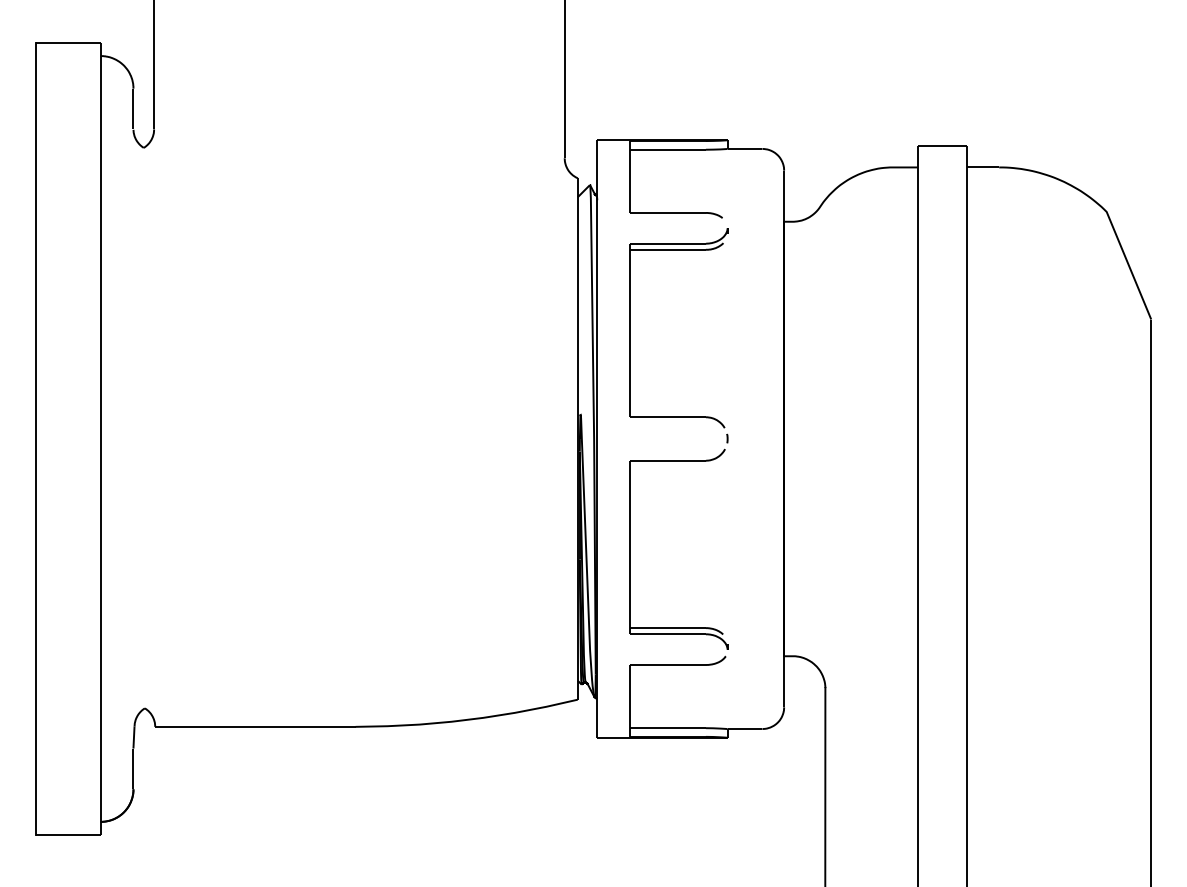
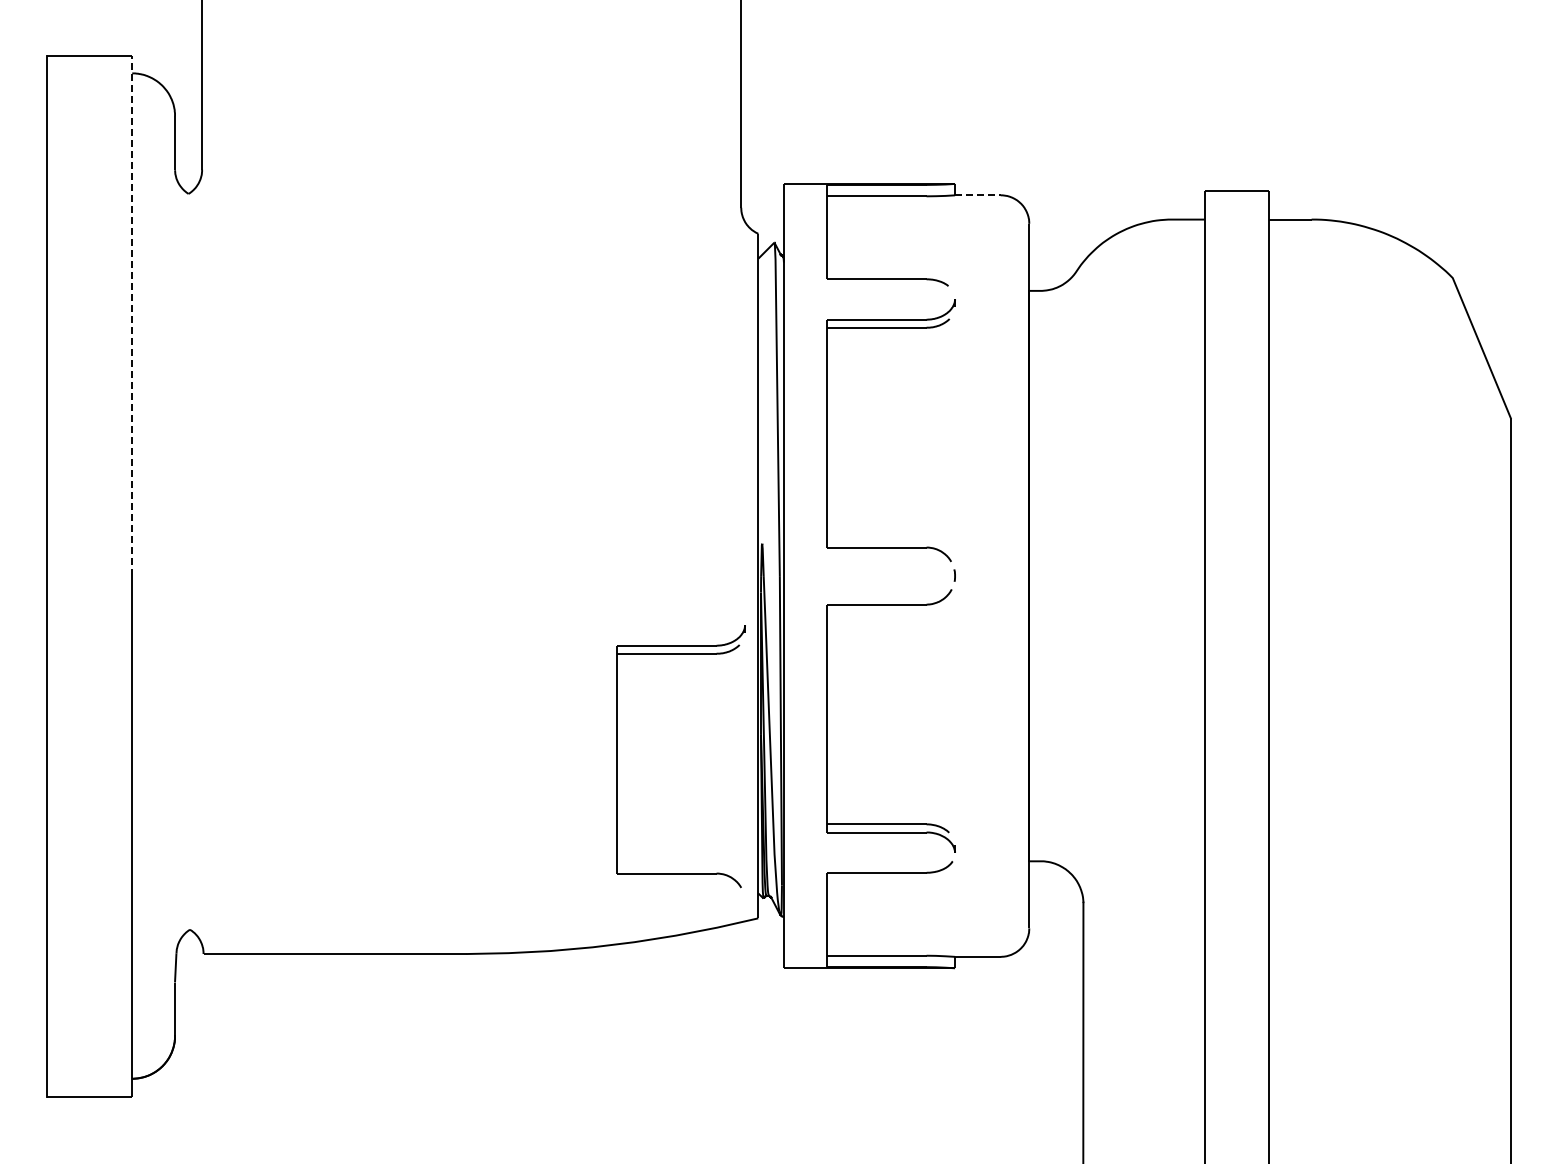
line: (744, 149) -> (977, 195), solid -> dashed
line: (101, 240) -> (132, 315), solid -> dashed
part: (470, 576) -> (617, 756), added

